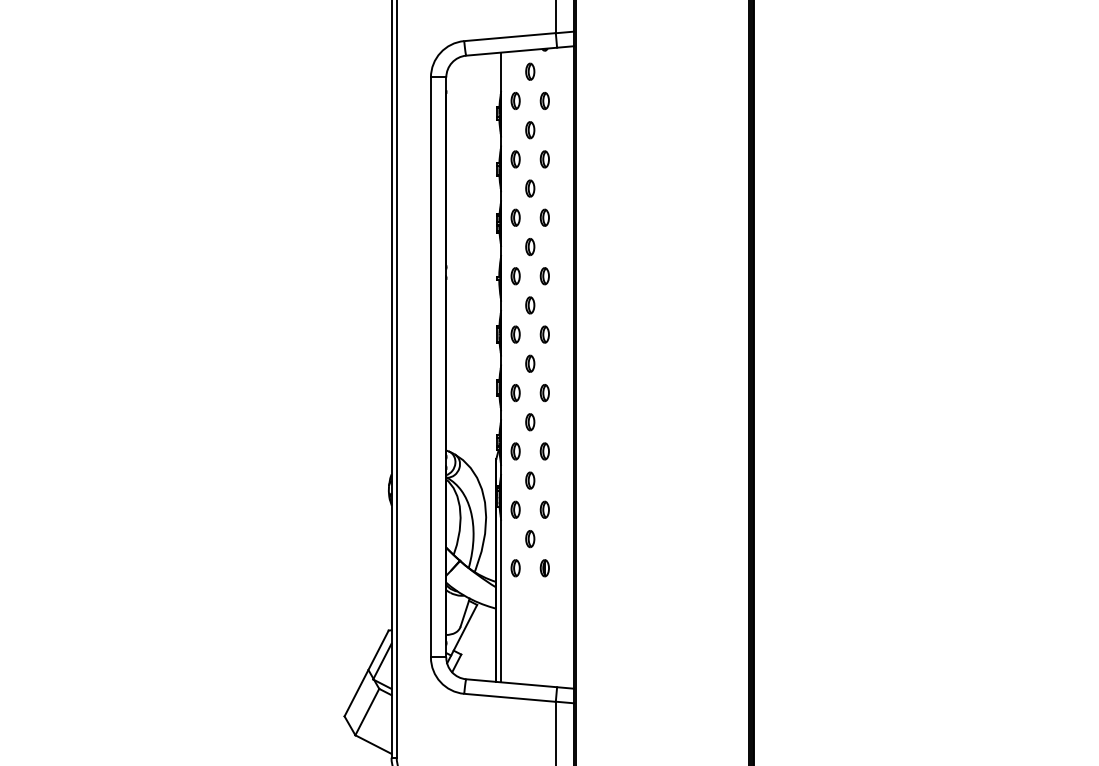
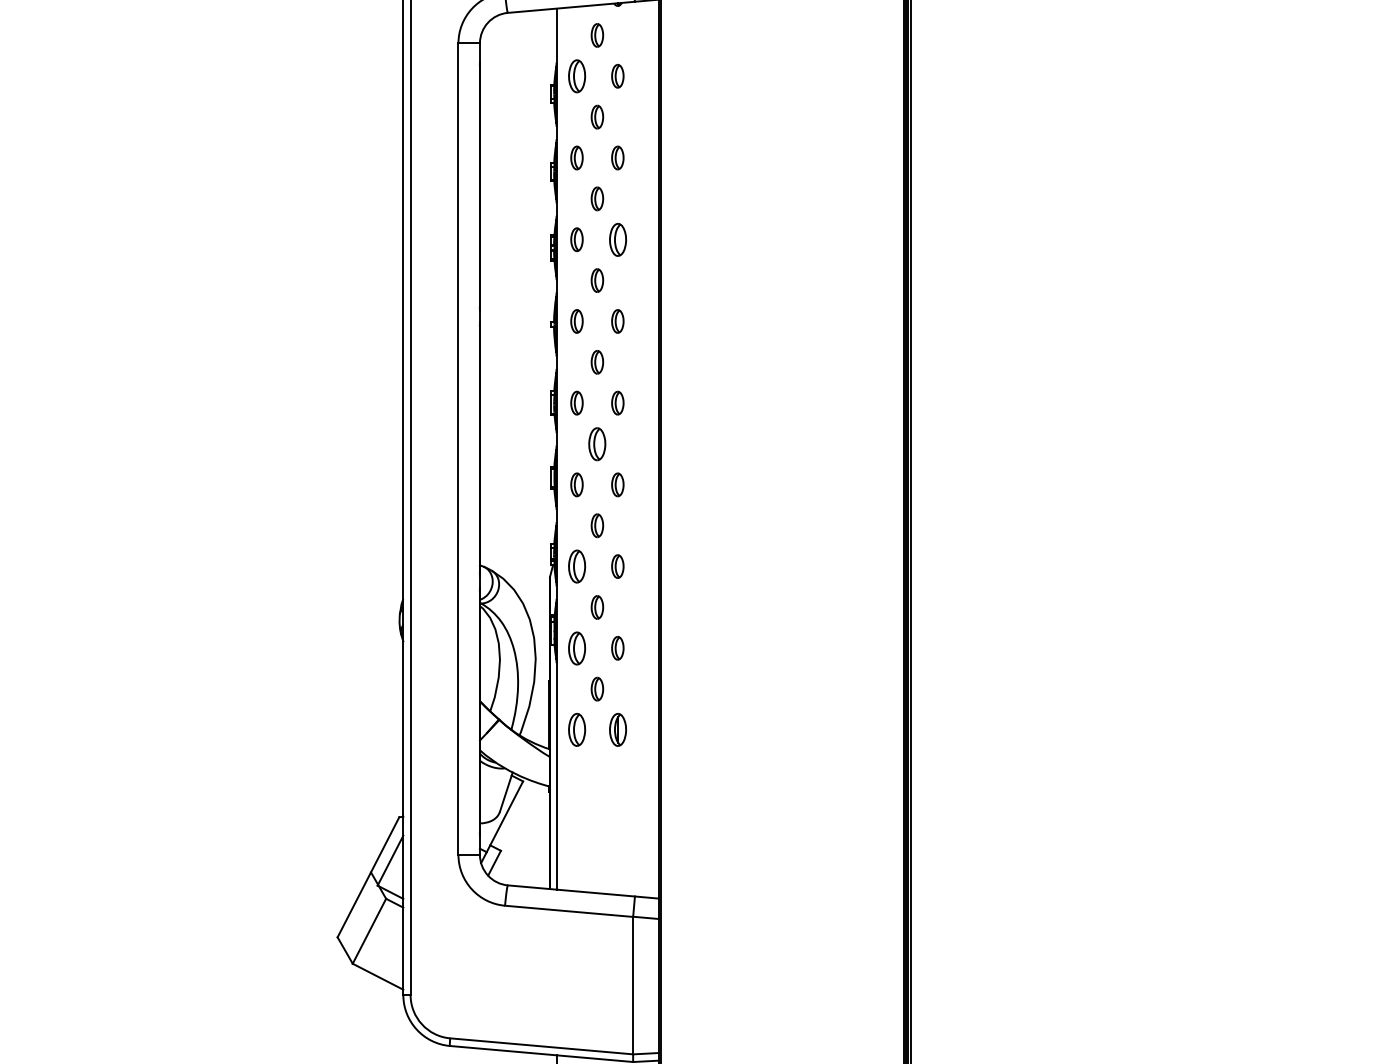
part: (515, 100) -> (576, 75), size x1.4
part: (544, 217) -> (617, 239), size x1.4
part: (530, 363) -> (597, 443), size x1.4
part: (515, 451) -> (576, 566), size x1.4
part: (515, 509) -> (576, 647), size x1.4
part: (515, 568) -> (576, 730), size x1.4
part: (544, 568) -> (617, 730), size x1.4

